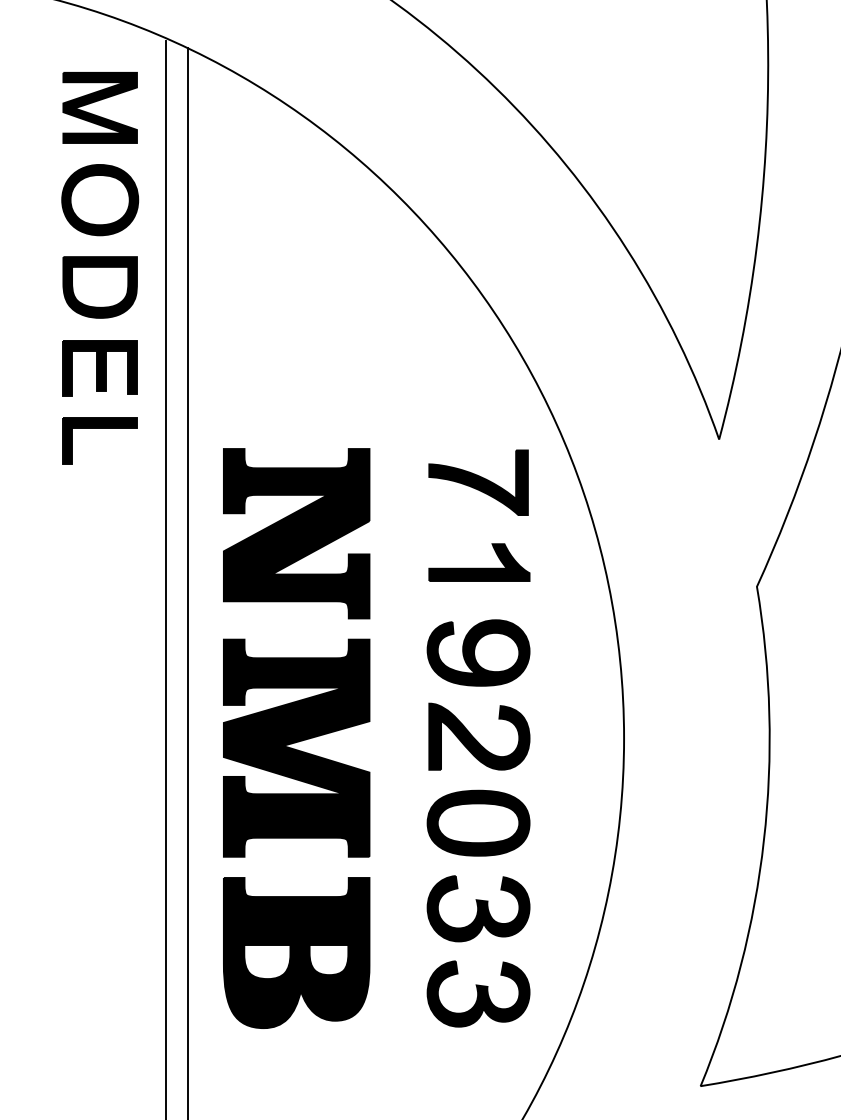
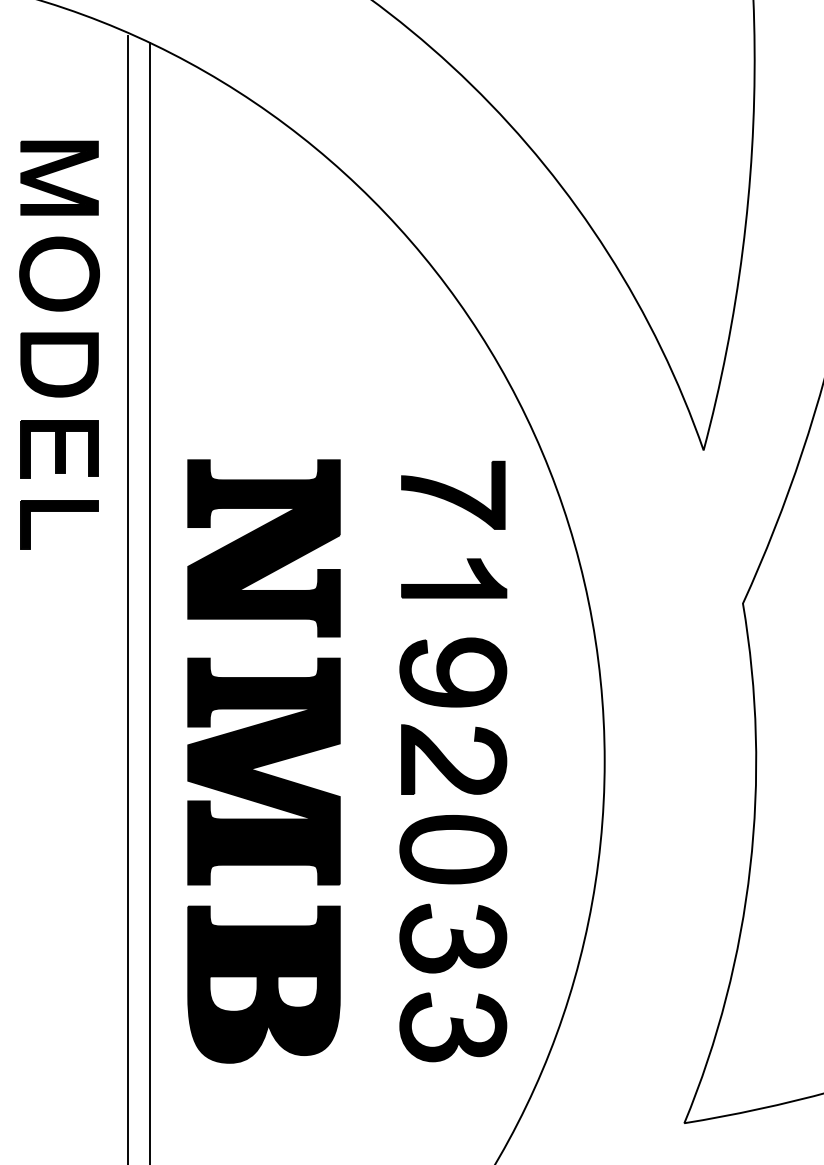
part: (100, 268) -> (59, 345), moved

